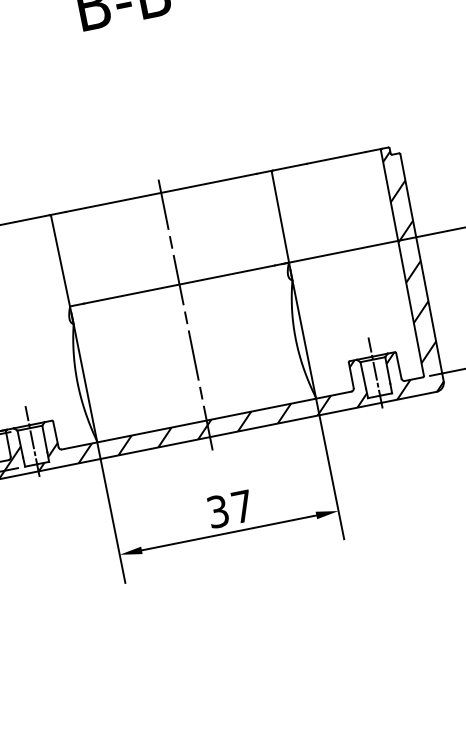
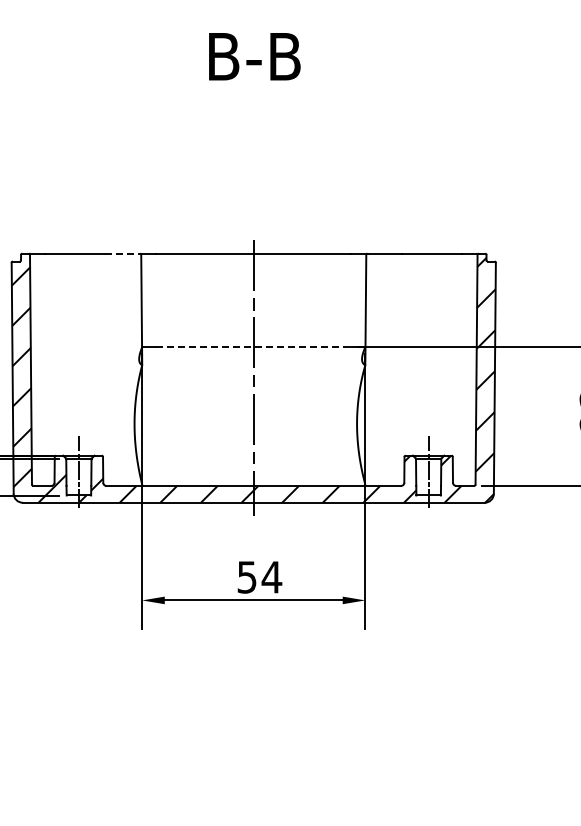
line: (33, 218) -> (123, 253), solid -> dashed
line: (180, 284) -> (254, 347), solid -> dashed
text: (231, 509) -> (260, 577), 37 -> 54

